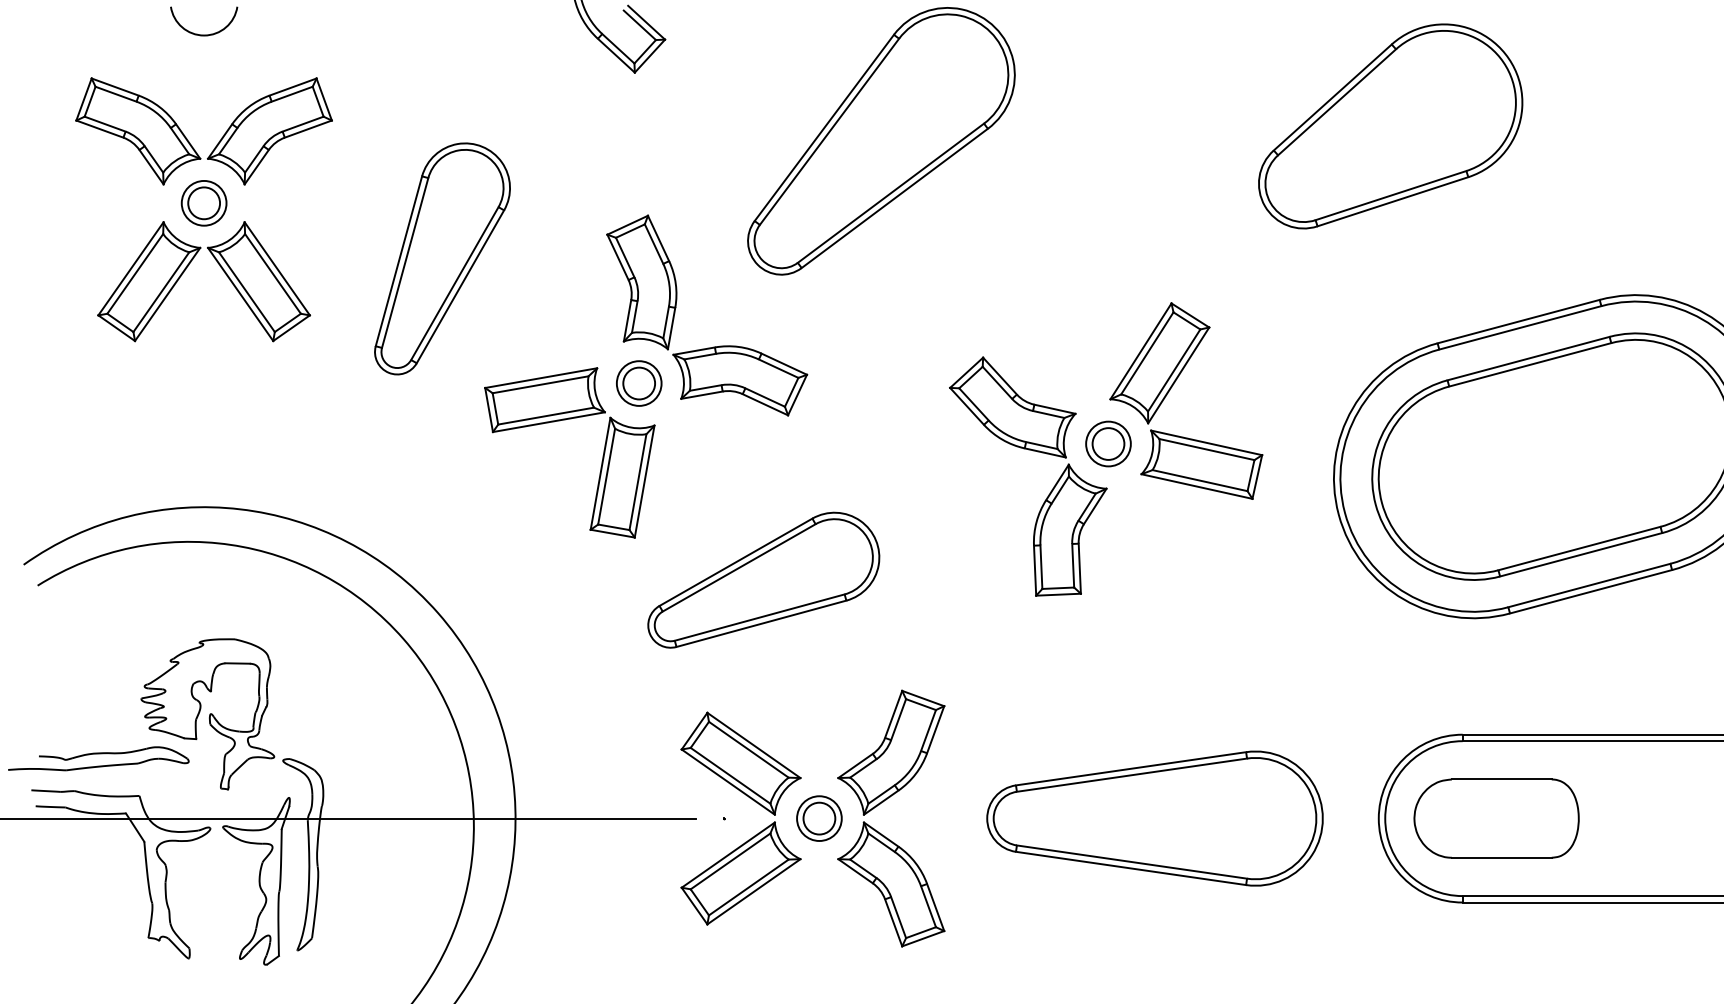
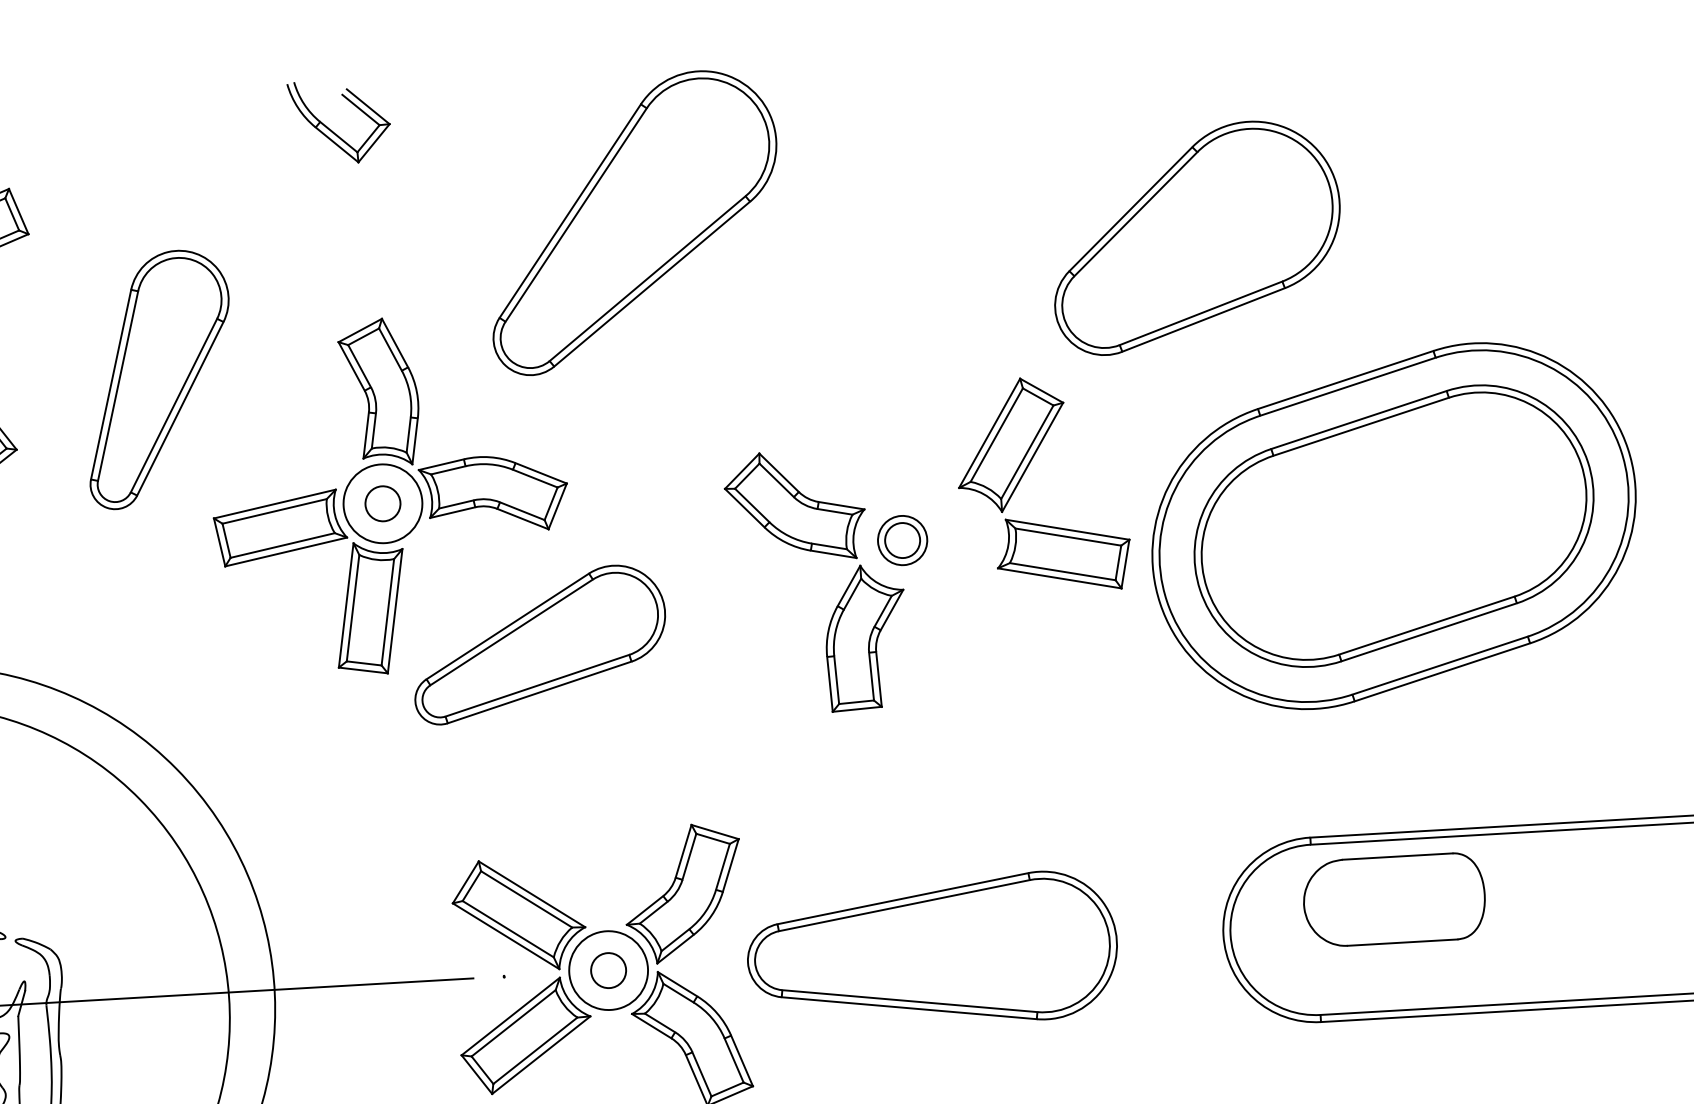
part: (1390, 126) -> (1196, 237), moved
circle: (638, 383) -> (382, 503), size x1.6
part: (1170, 390) -> (1024, 474), moved
part: (763, 579) -> (539, 643), moved
circle: (819, 818) -> (608, 970), size x1.6
part: (1154, 818) -> (931, 951), moved
part: (1496, 818) -> (1394, 899), moved

